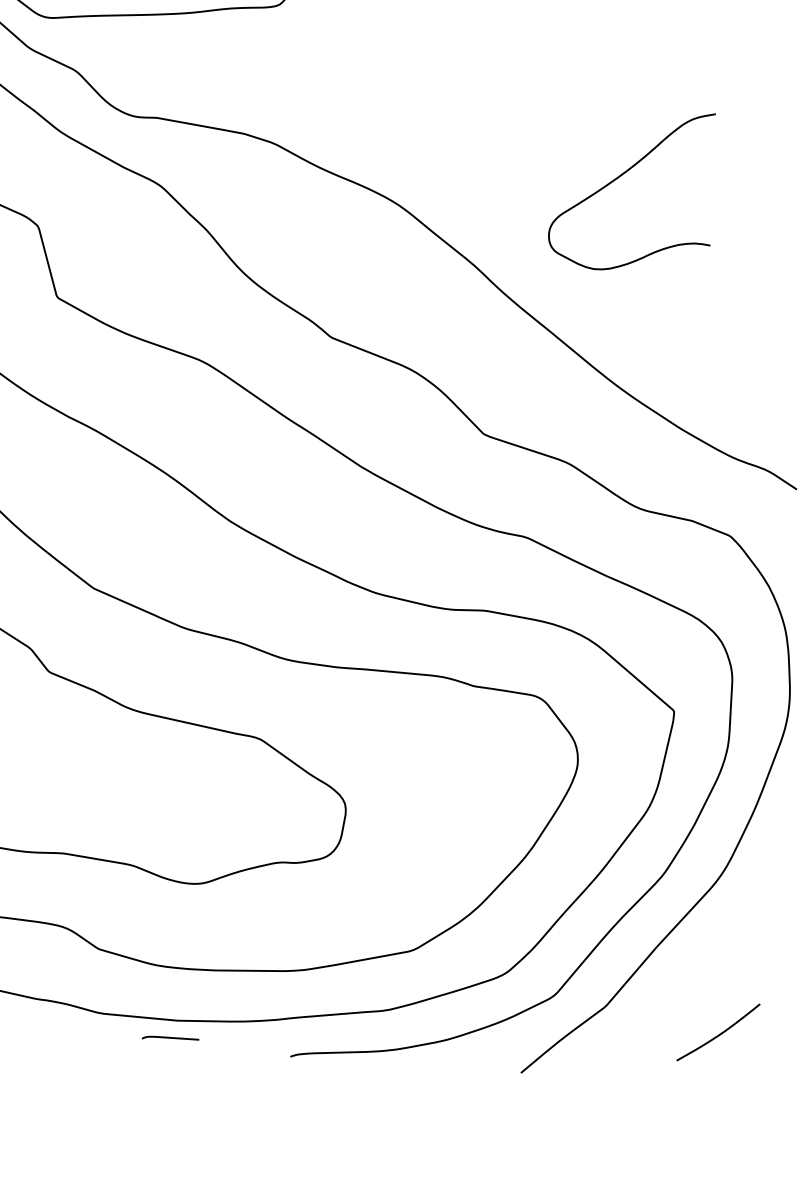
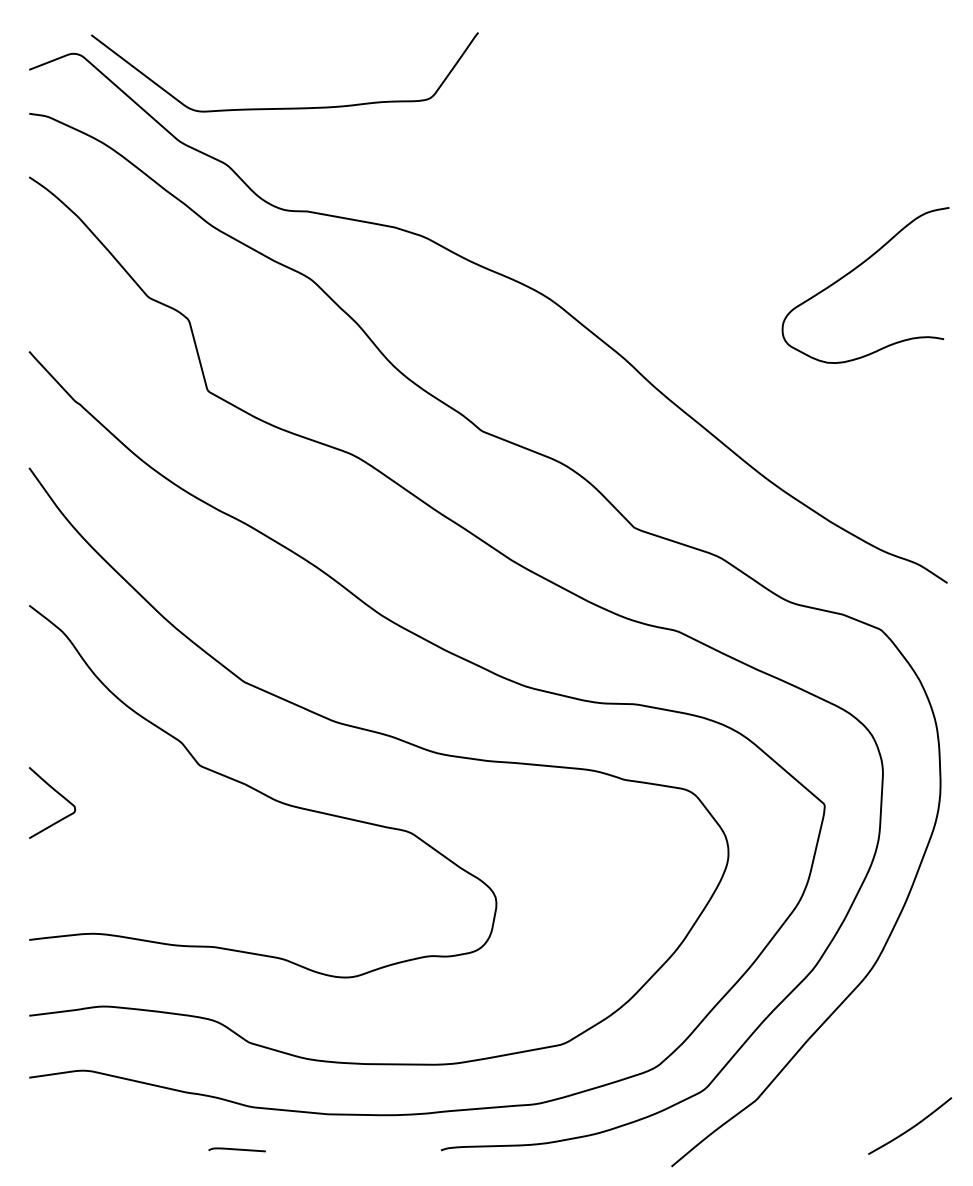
curve: (620, 176) -> (854, 270), moved
curve: (718, 1033) -> (910, 1127), moved
curve: (169, 1037) -> (236, 1149), moved

